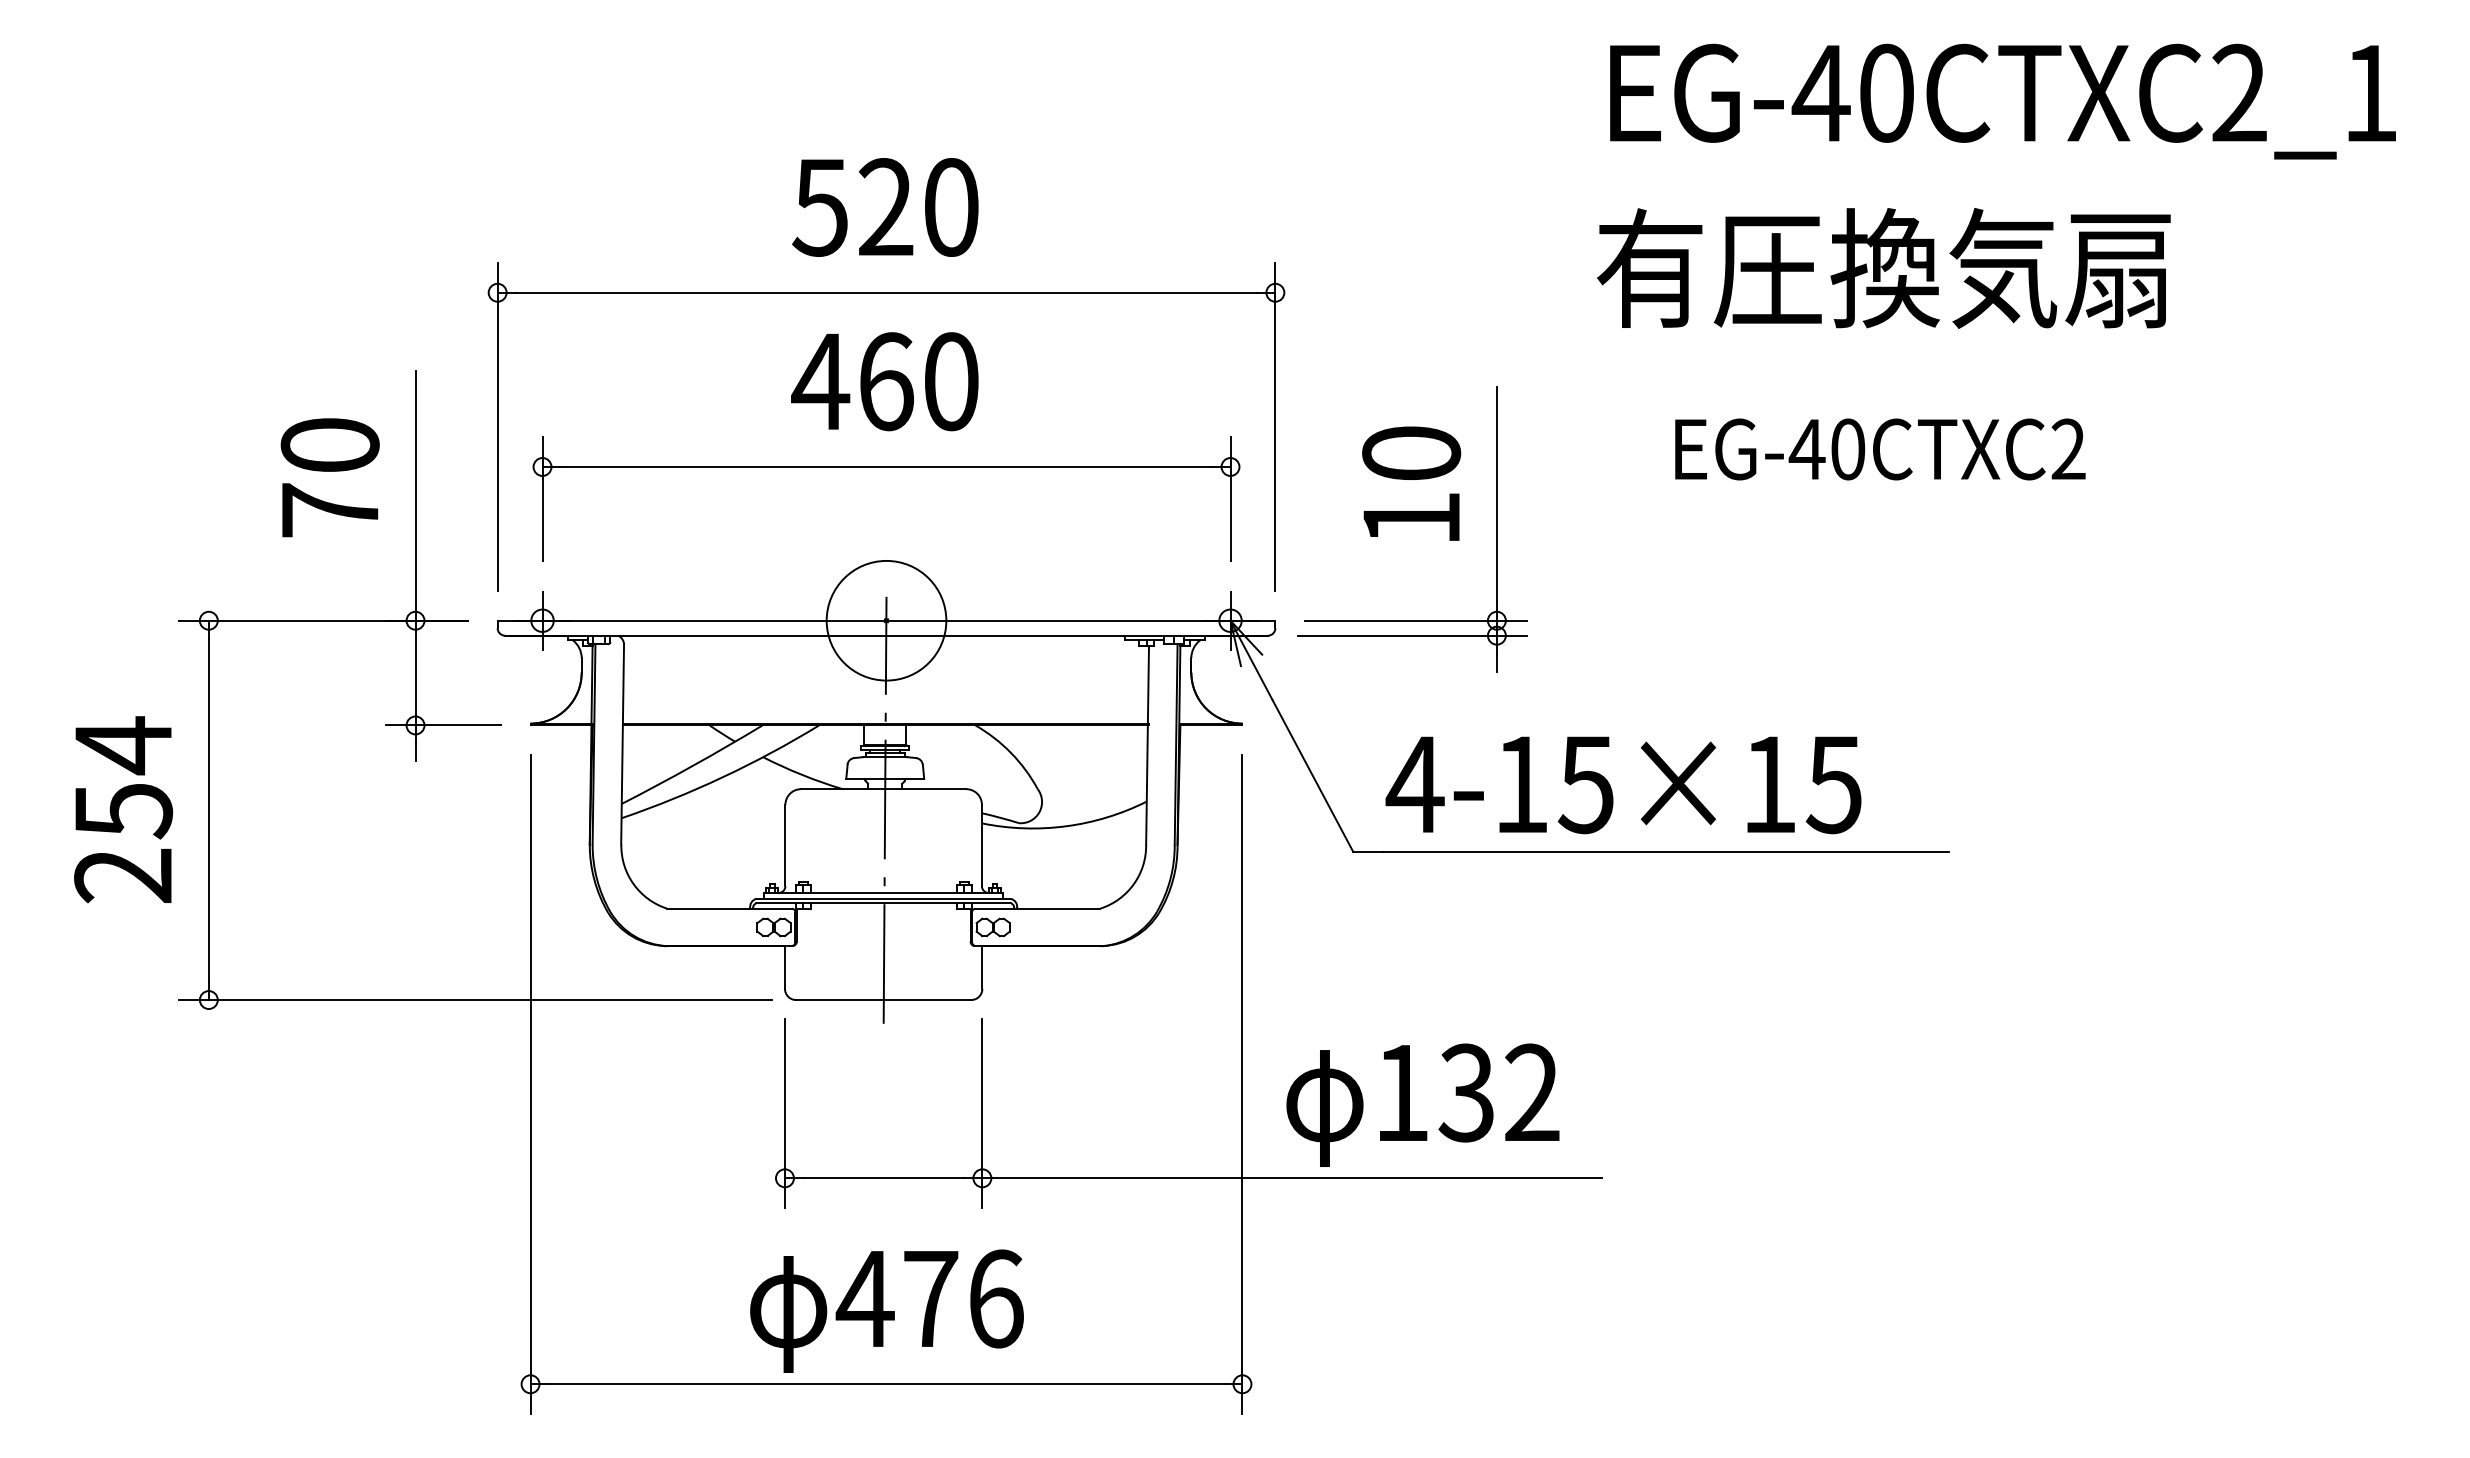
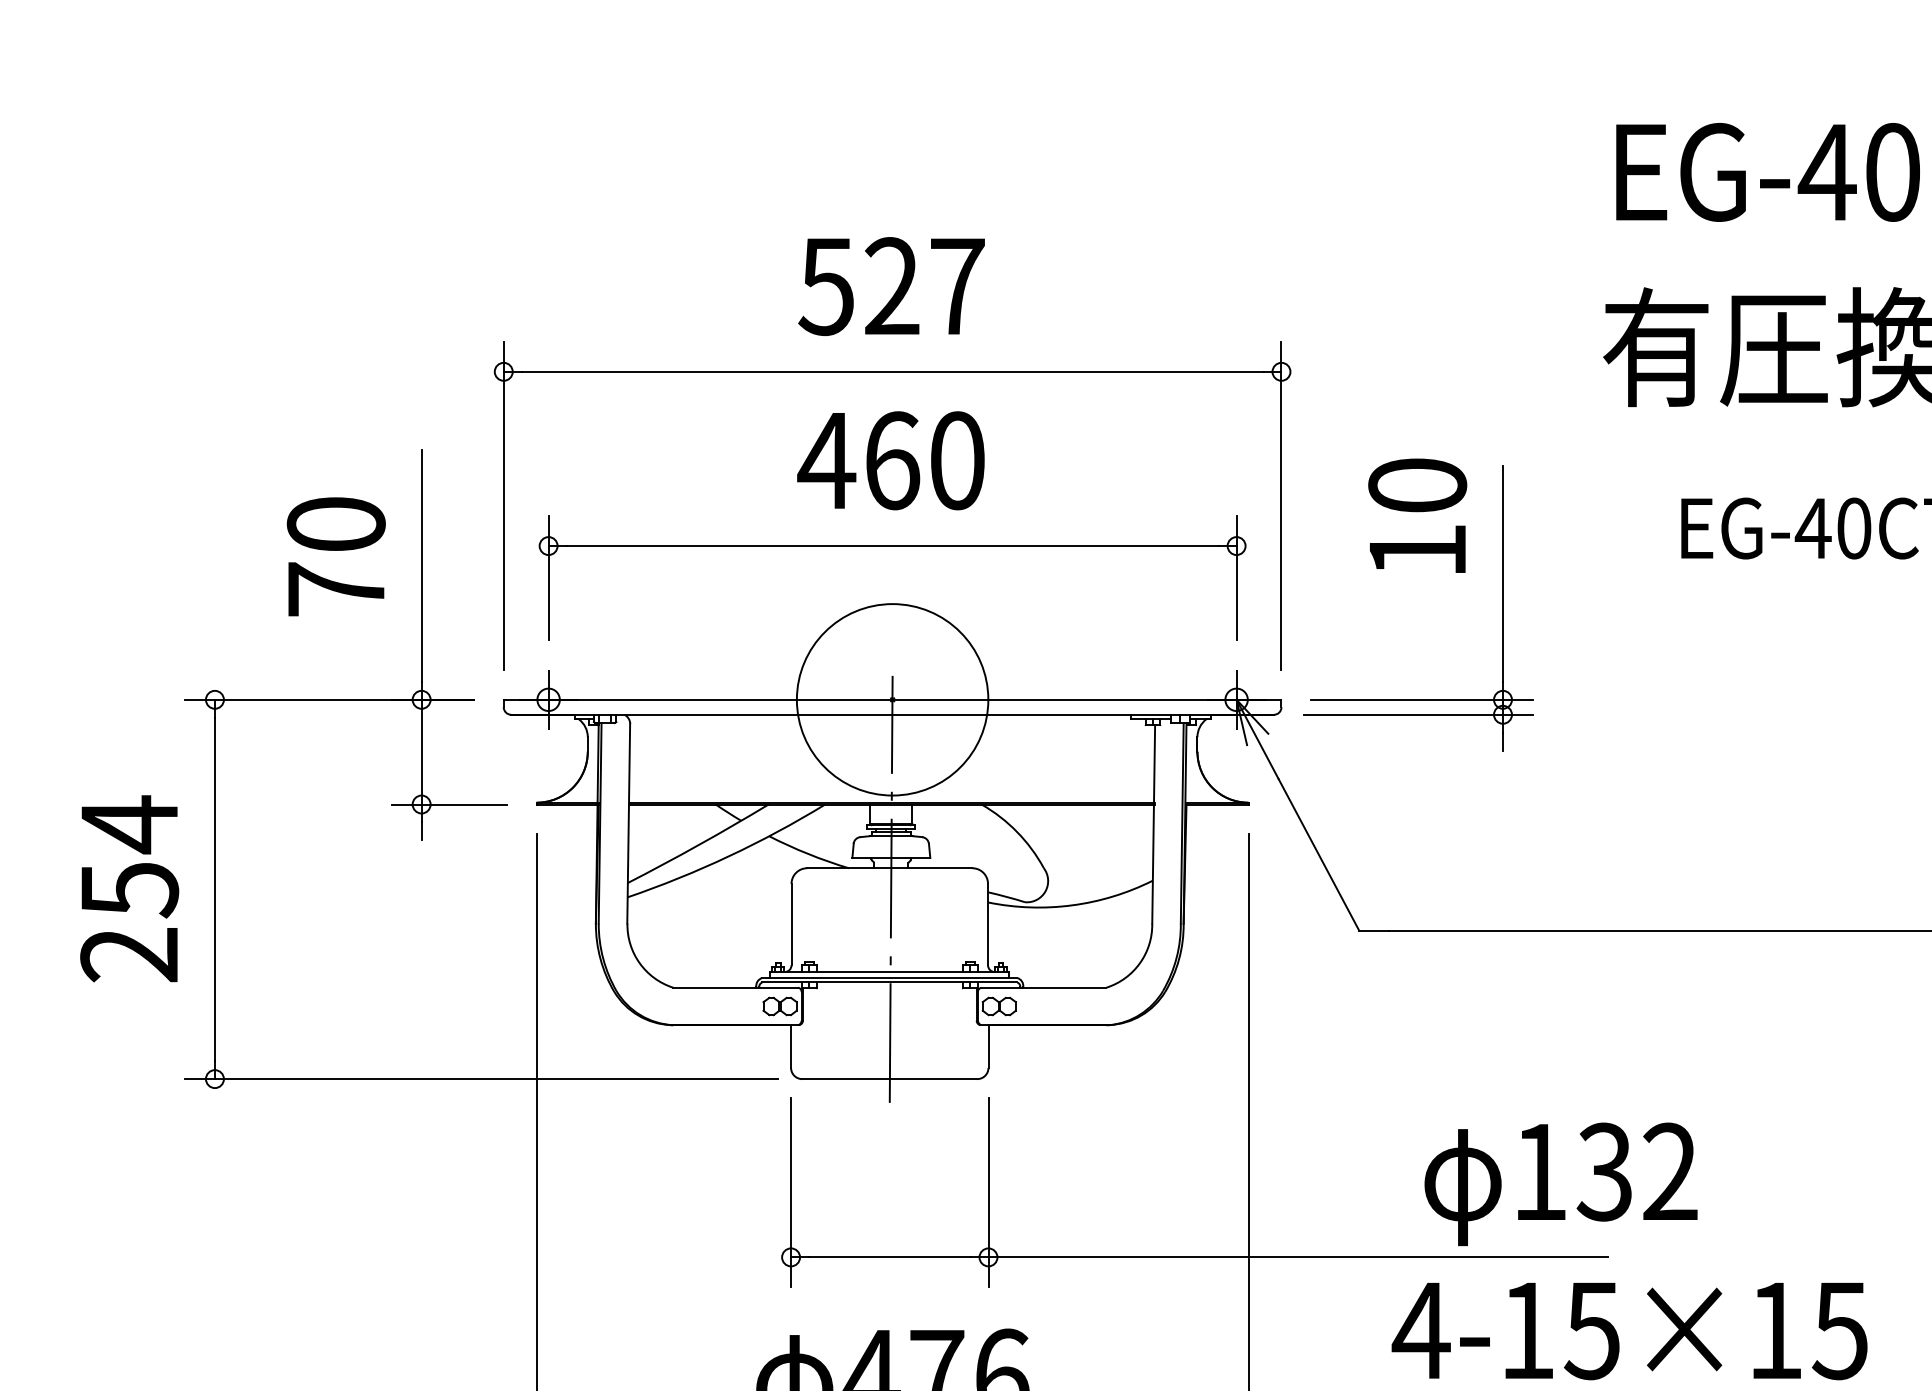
text: (951, 207) -> (957, 286), 520 -> 527
text: (1411, 483) -> (1417, 515), moved
circle: (886, 620) -> (892, 699), size x1.6
text: (1623, 785) -> (1629, 1331), moved
text: (1422, 1104) -> (1560, 1183), moved

